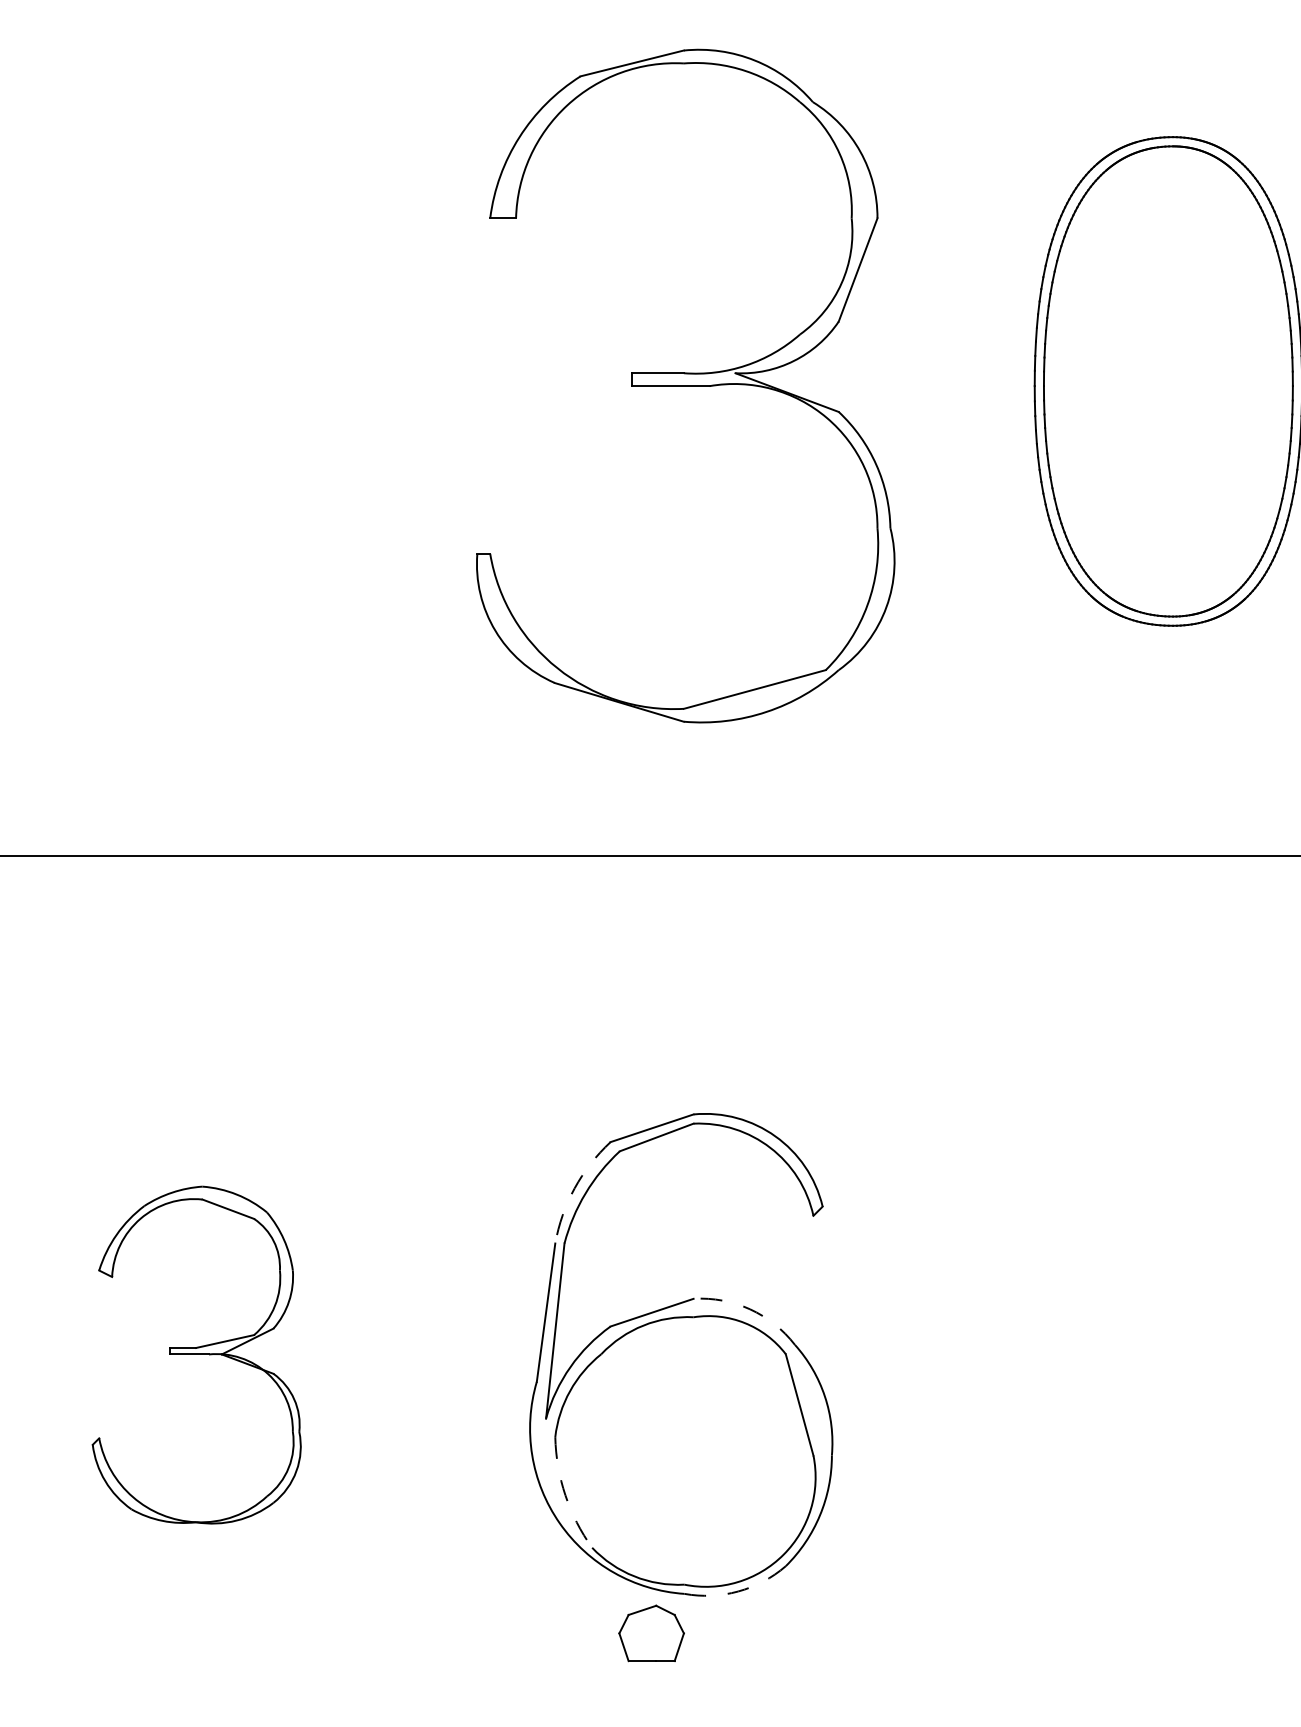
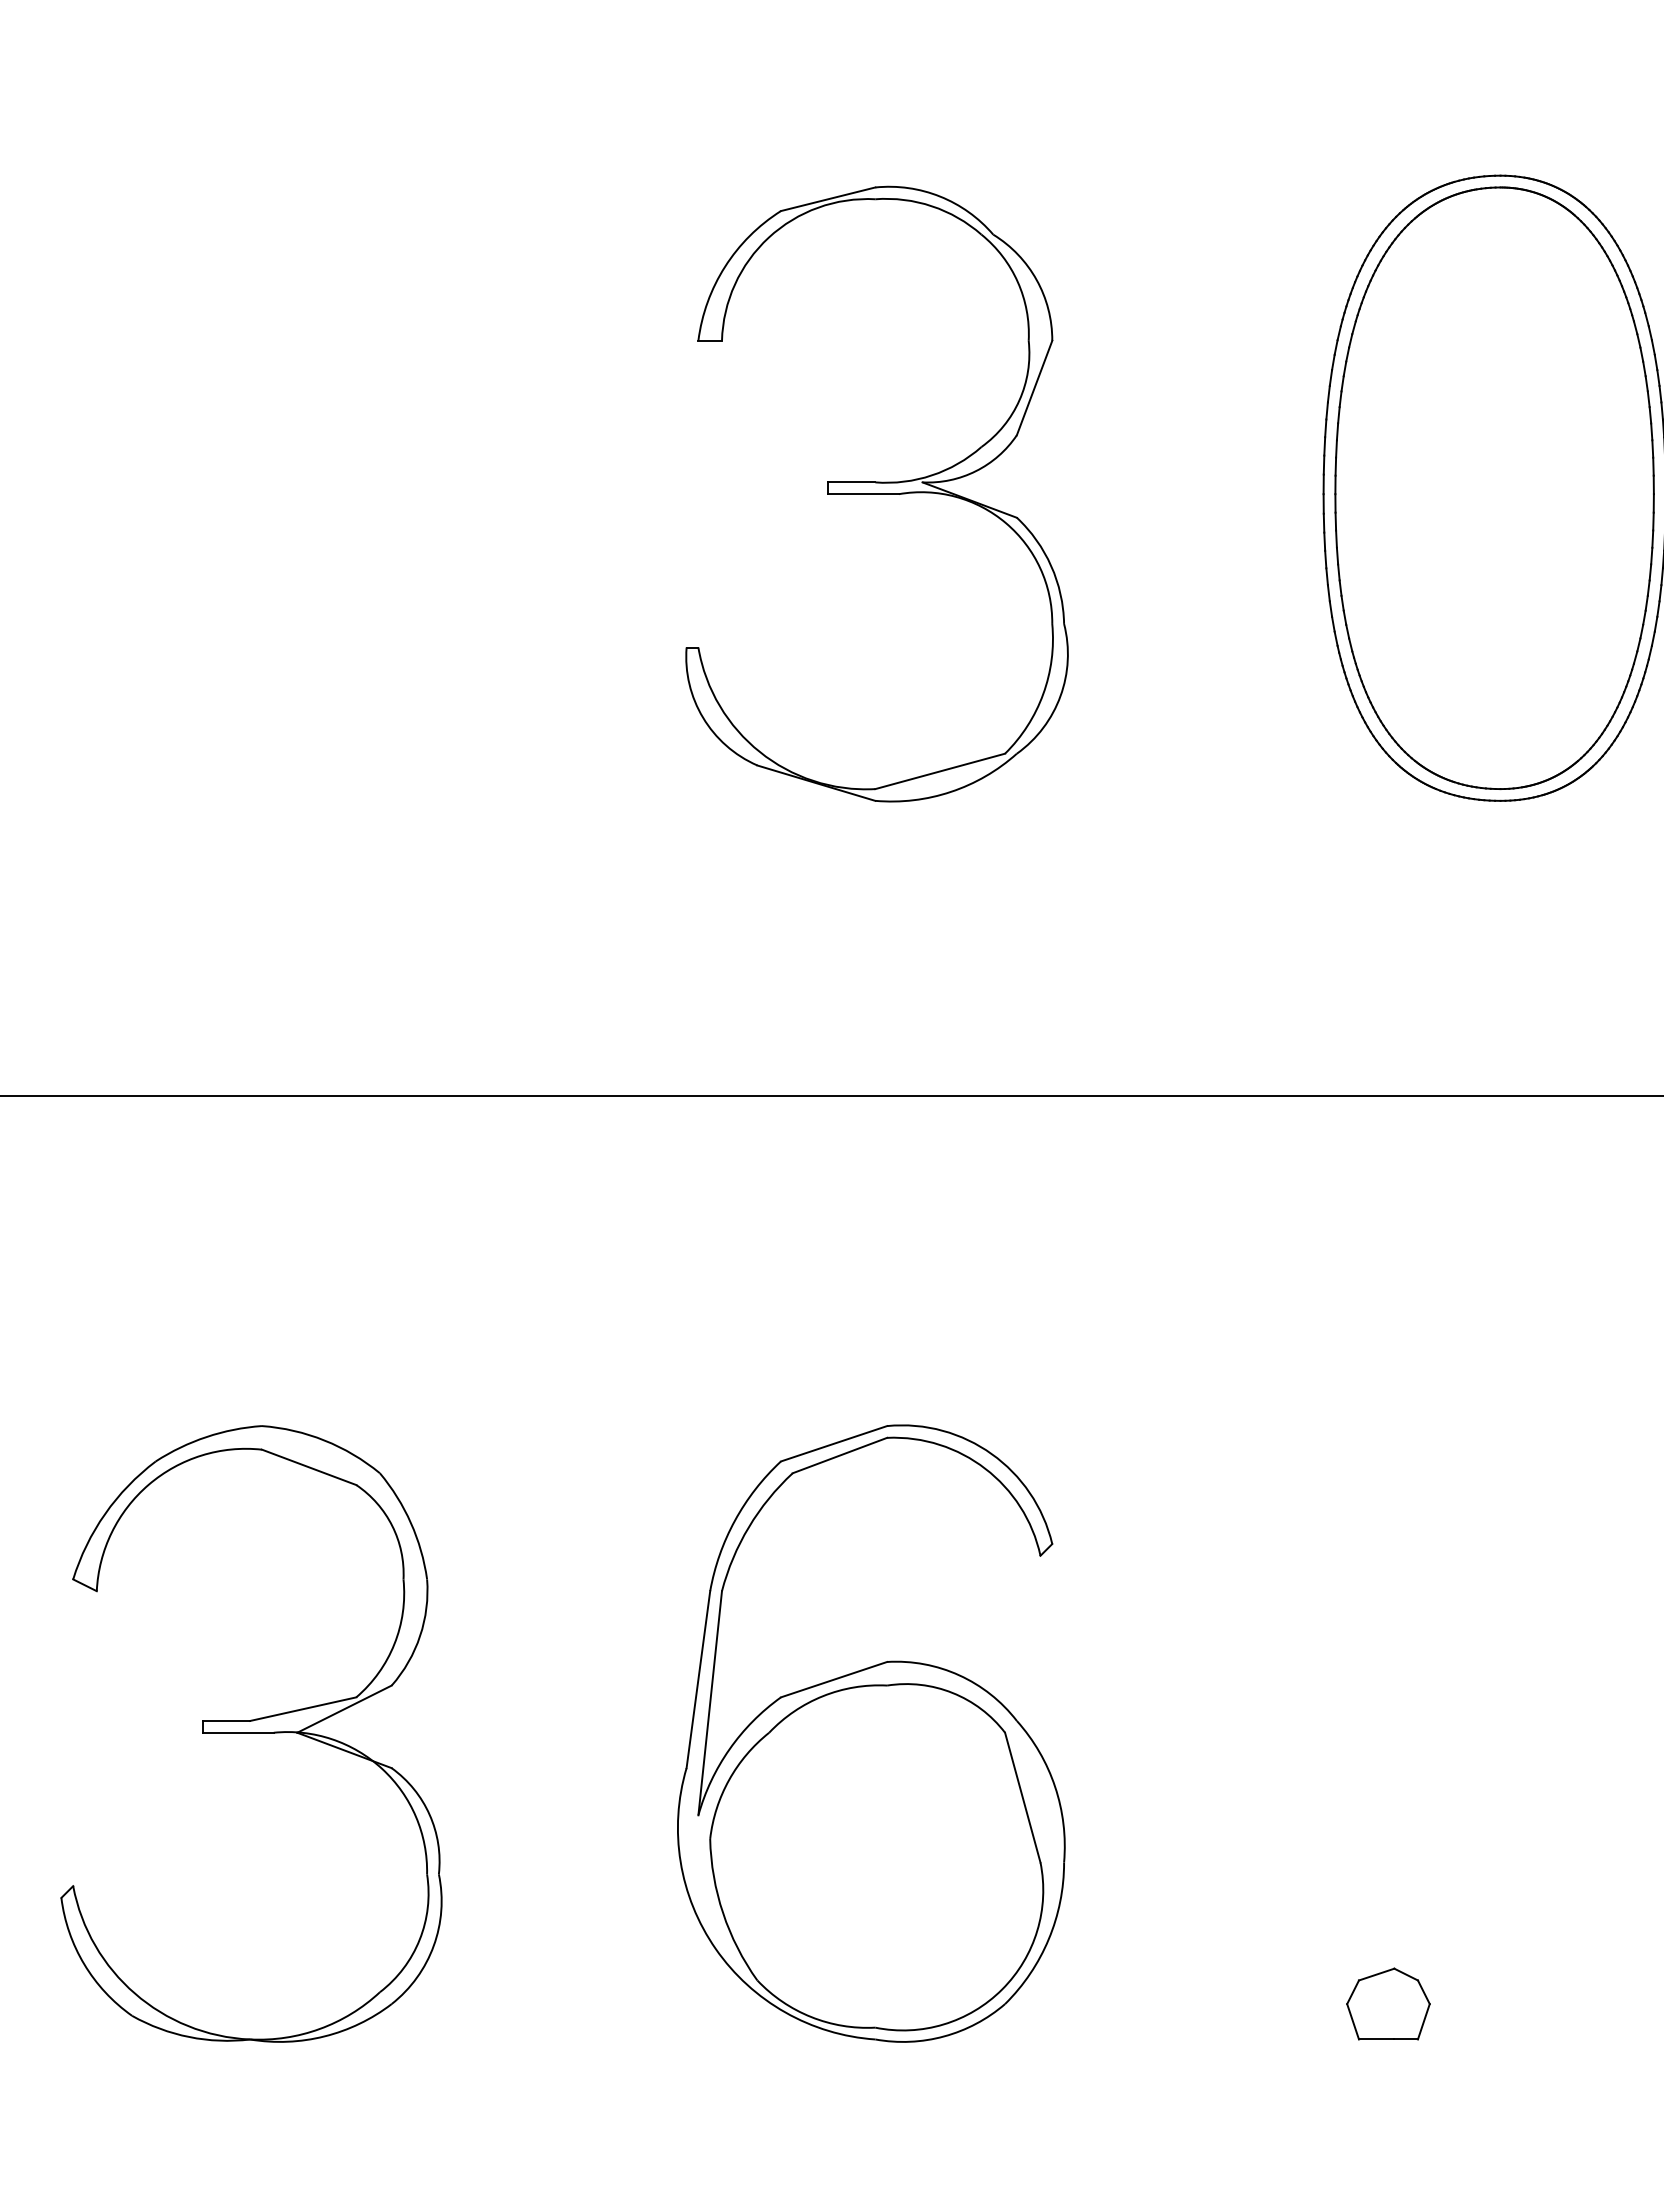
part: (685, 385) -> (876, 493), size x0.71
arc: (575, 1188) -> (735, 1520), dashed -> solid
arc: (750, 1309) -> (959, 1675), dashed -> solid
part: (196, 1354) -> (251, 1733), size x1.43
arc: (565, 1495) -> (723, 1913), dashed -> solid
arc: (738, 1591) -> (944, 2036), dashed -> solid
part: (651, 1632) -> (1388, 2003), moved

